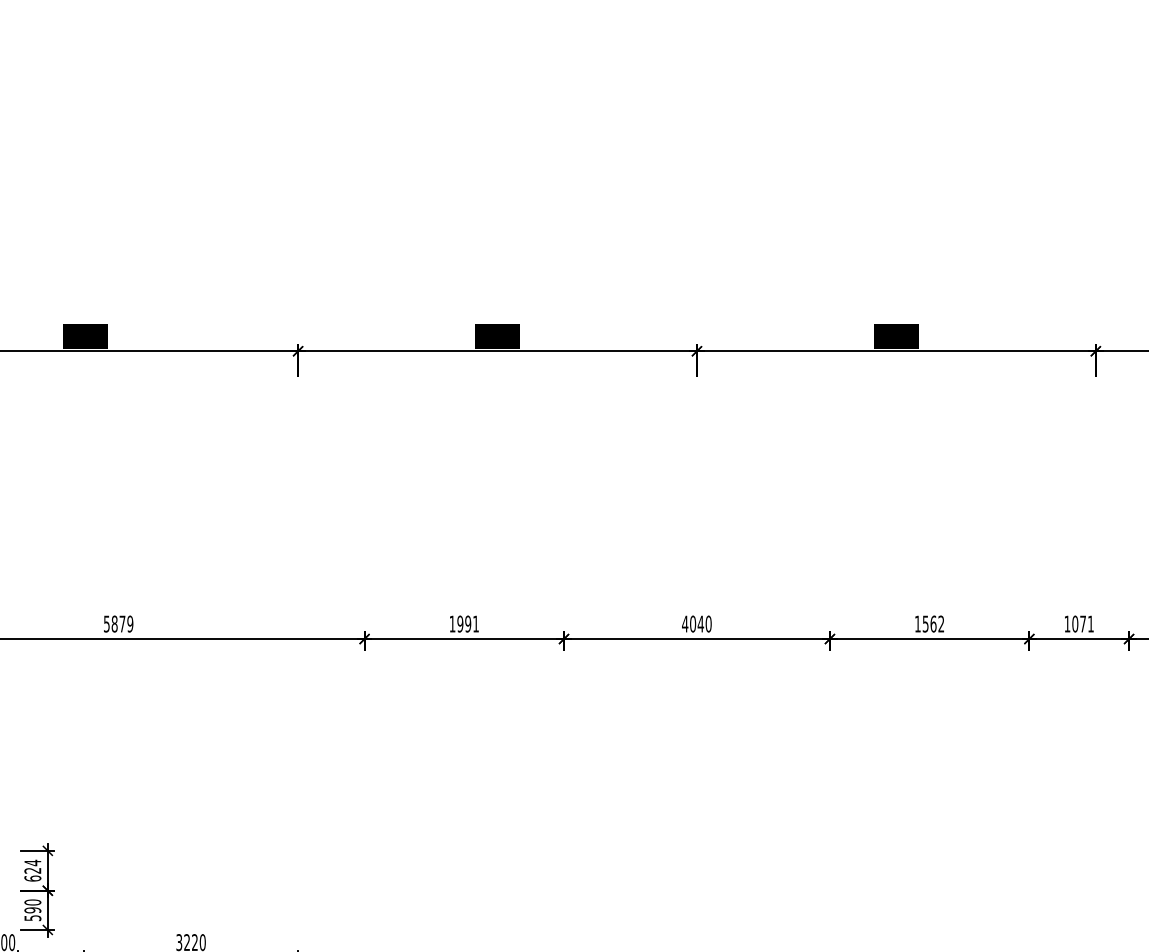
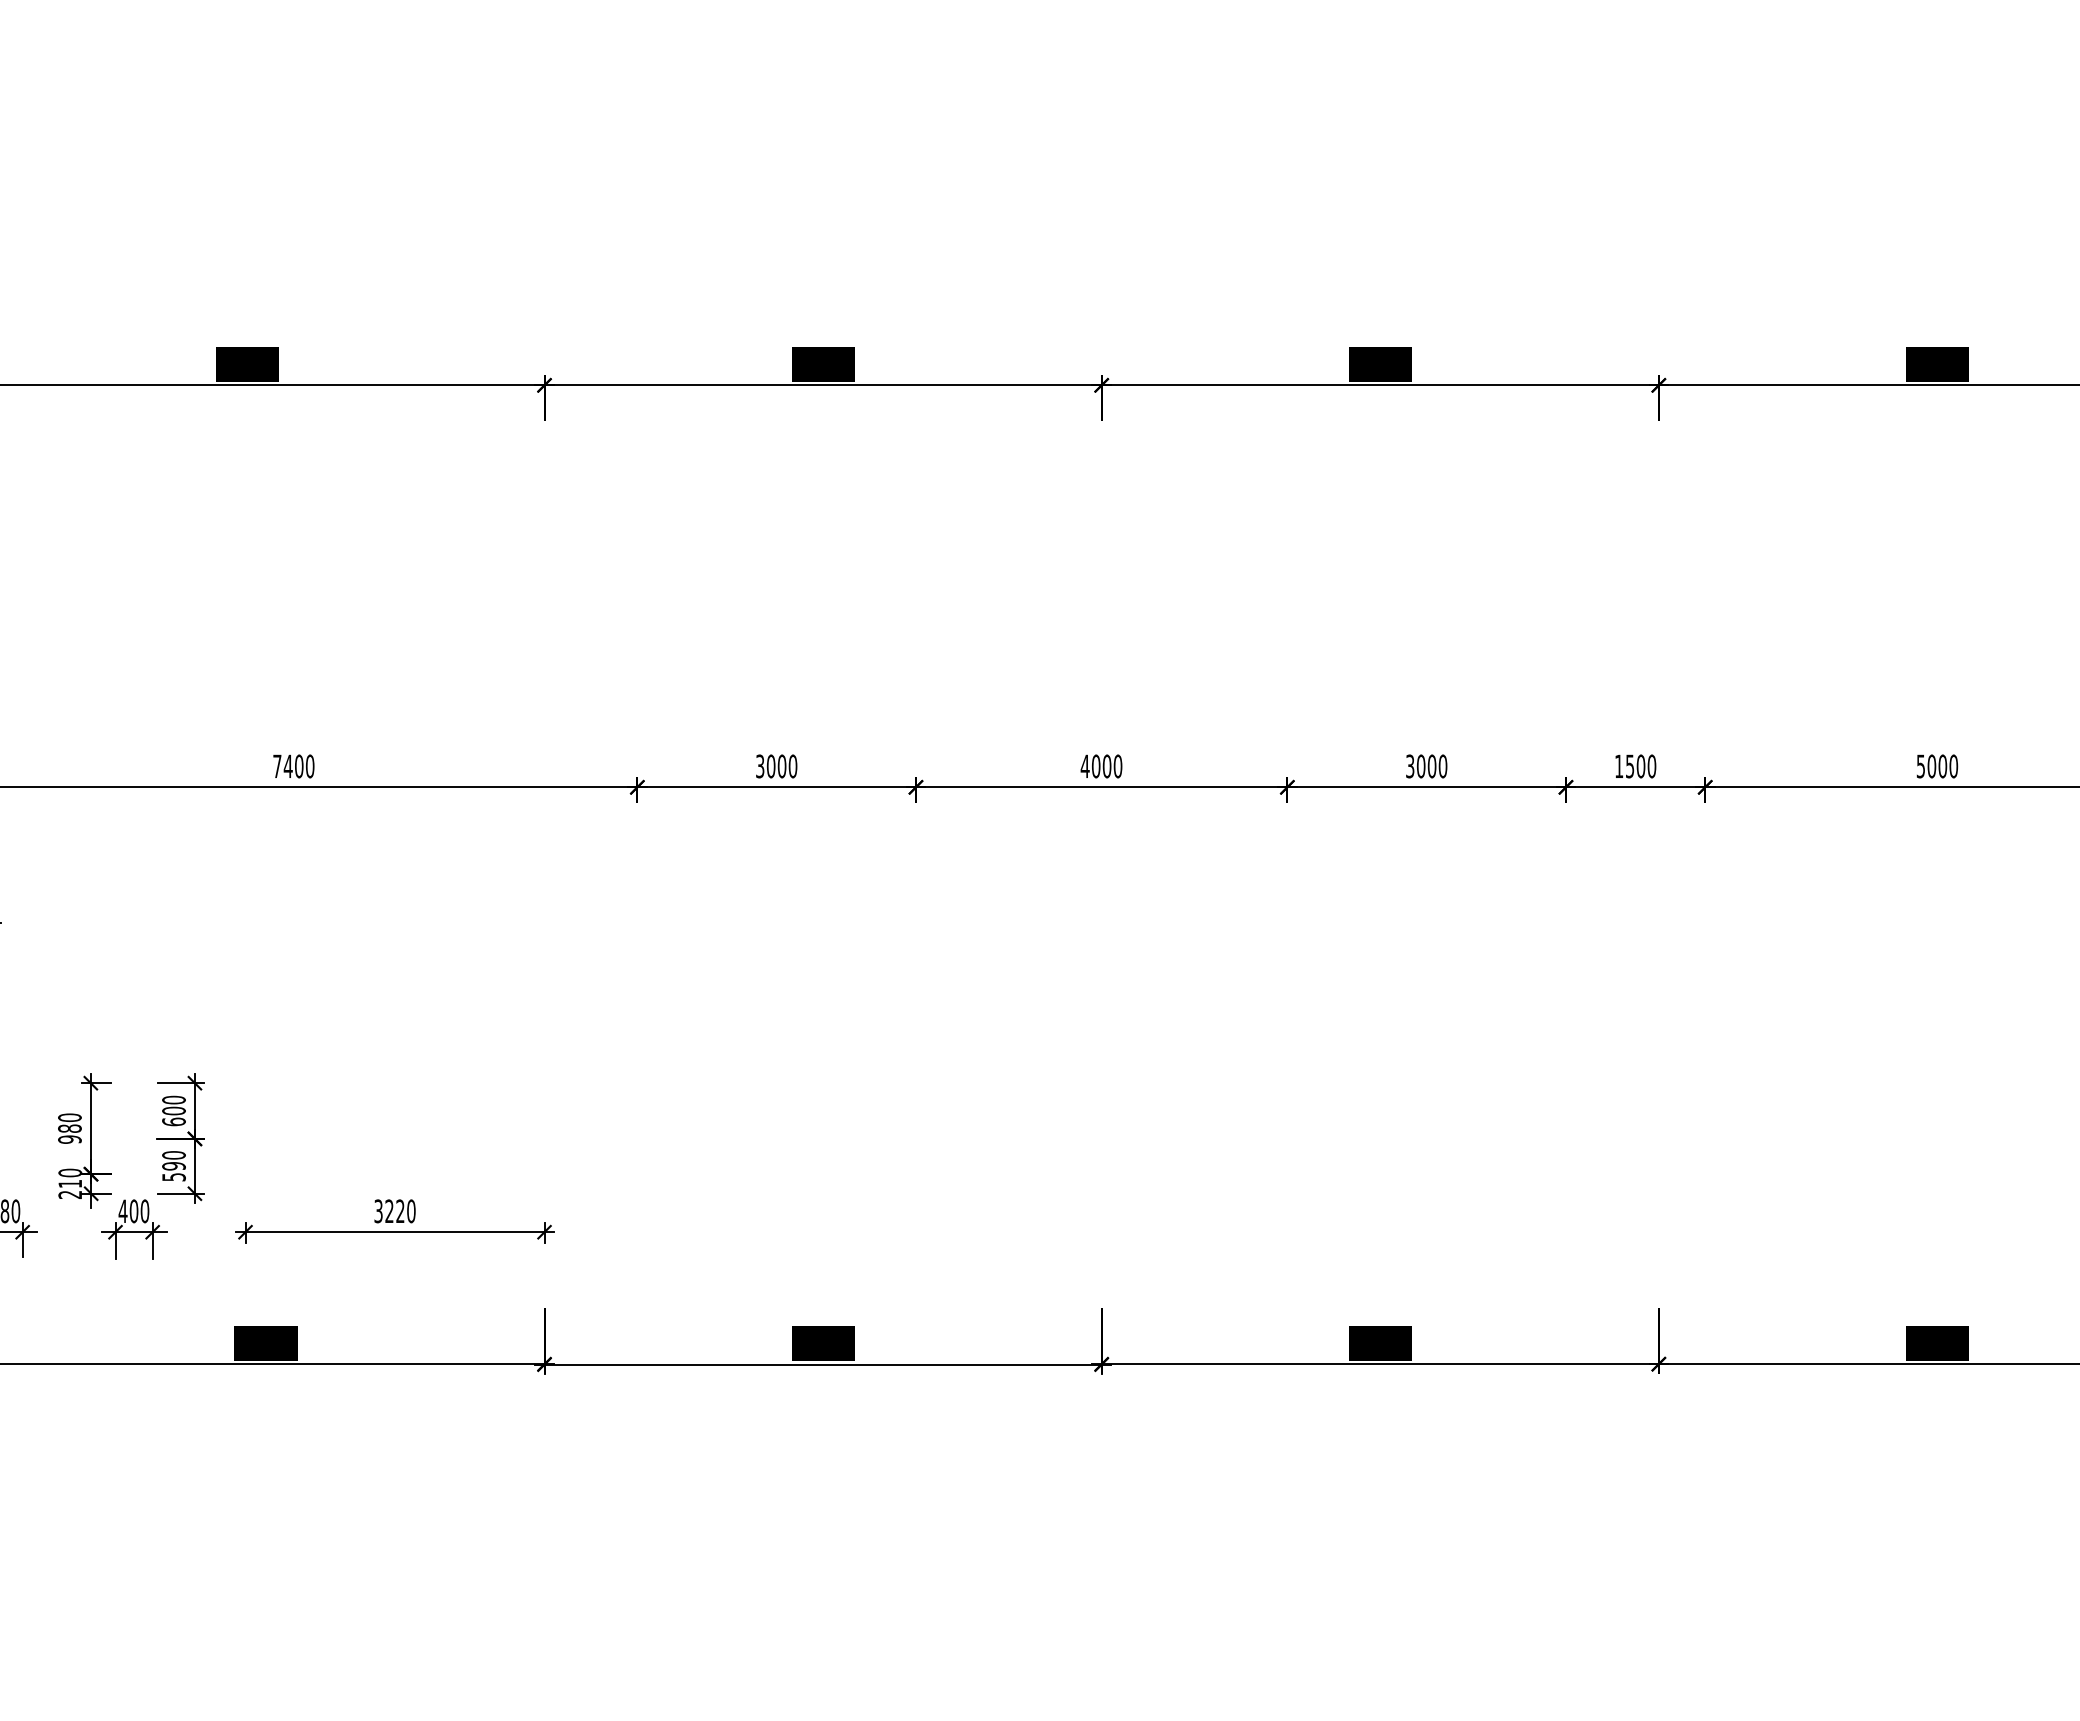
text: (118, 624) -> (293, 766), 5879 -> 7400
text: (464, 624) -> (776, 766), 1991 -> 3000
text: (700, 624) -> (1106, 766), 4040 -> 4000
text: (929, 624) -> (1426, 766), 1562 -> 3000
text: (1082, 624) -> (1640, 766), 1071 -> 1500
text: (32, 866) -> (173, 1105), 624 -> 600

